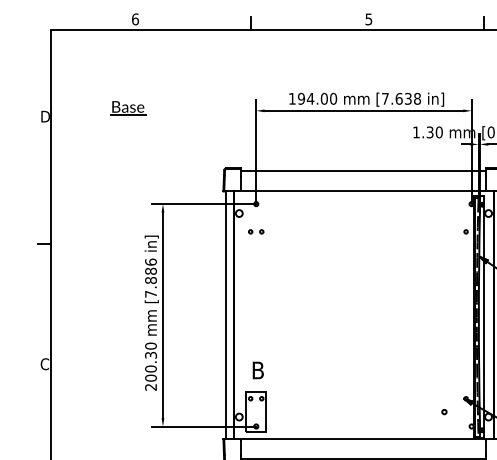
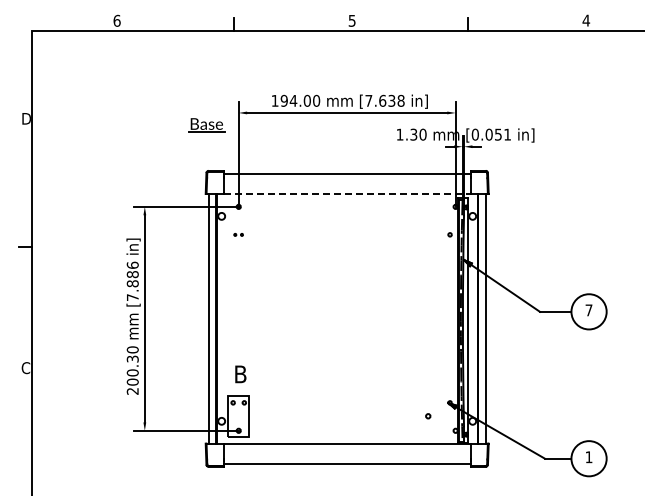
part: (127, 108) -> (206, 125), moved
line: (364, 191) -> (347, 194), solid -> dashed
part: (255, 231) -> (238, 234), size x0.6

